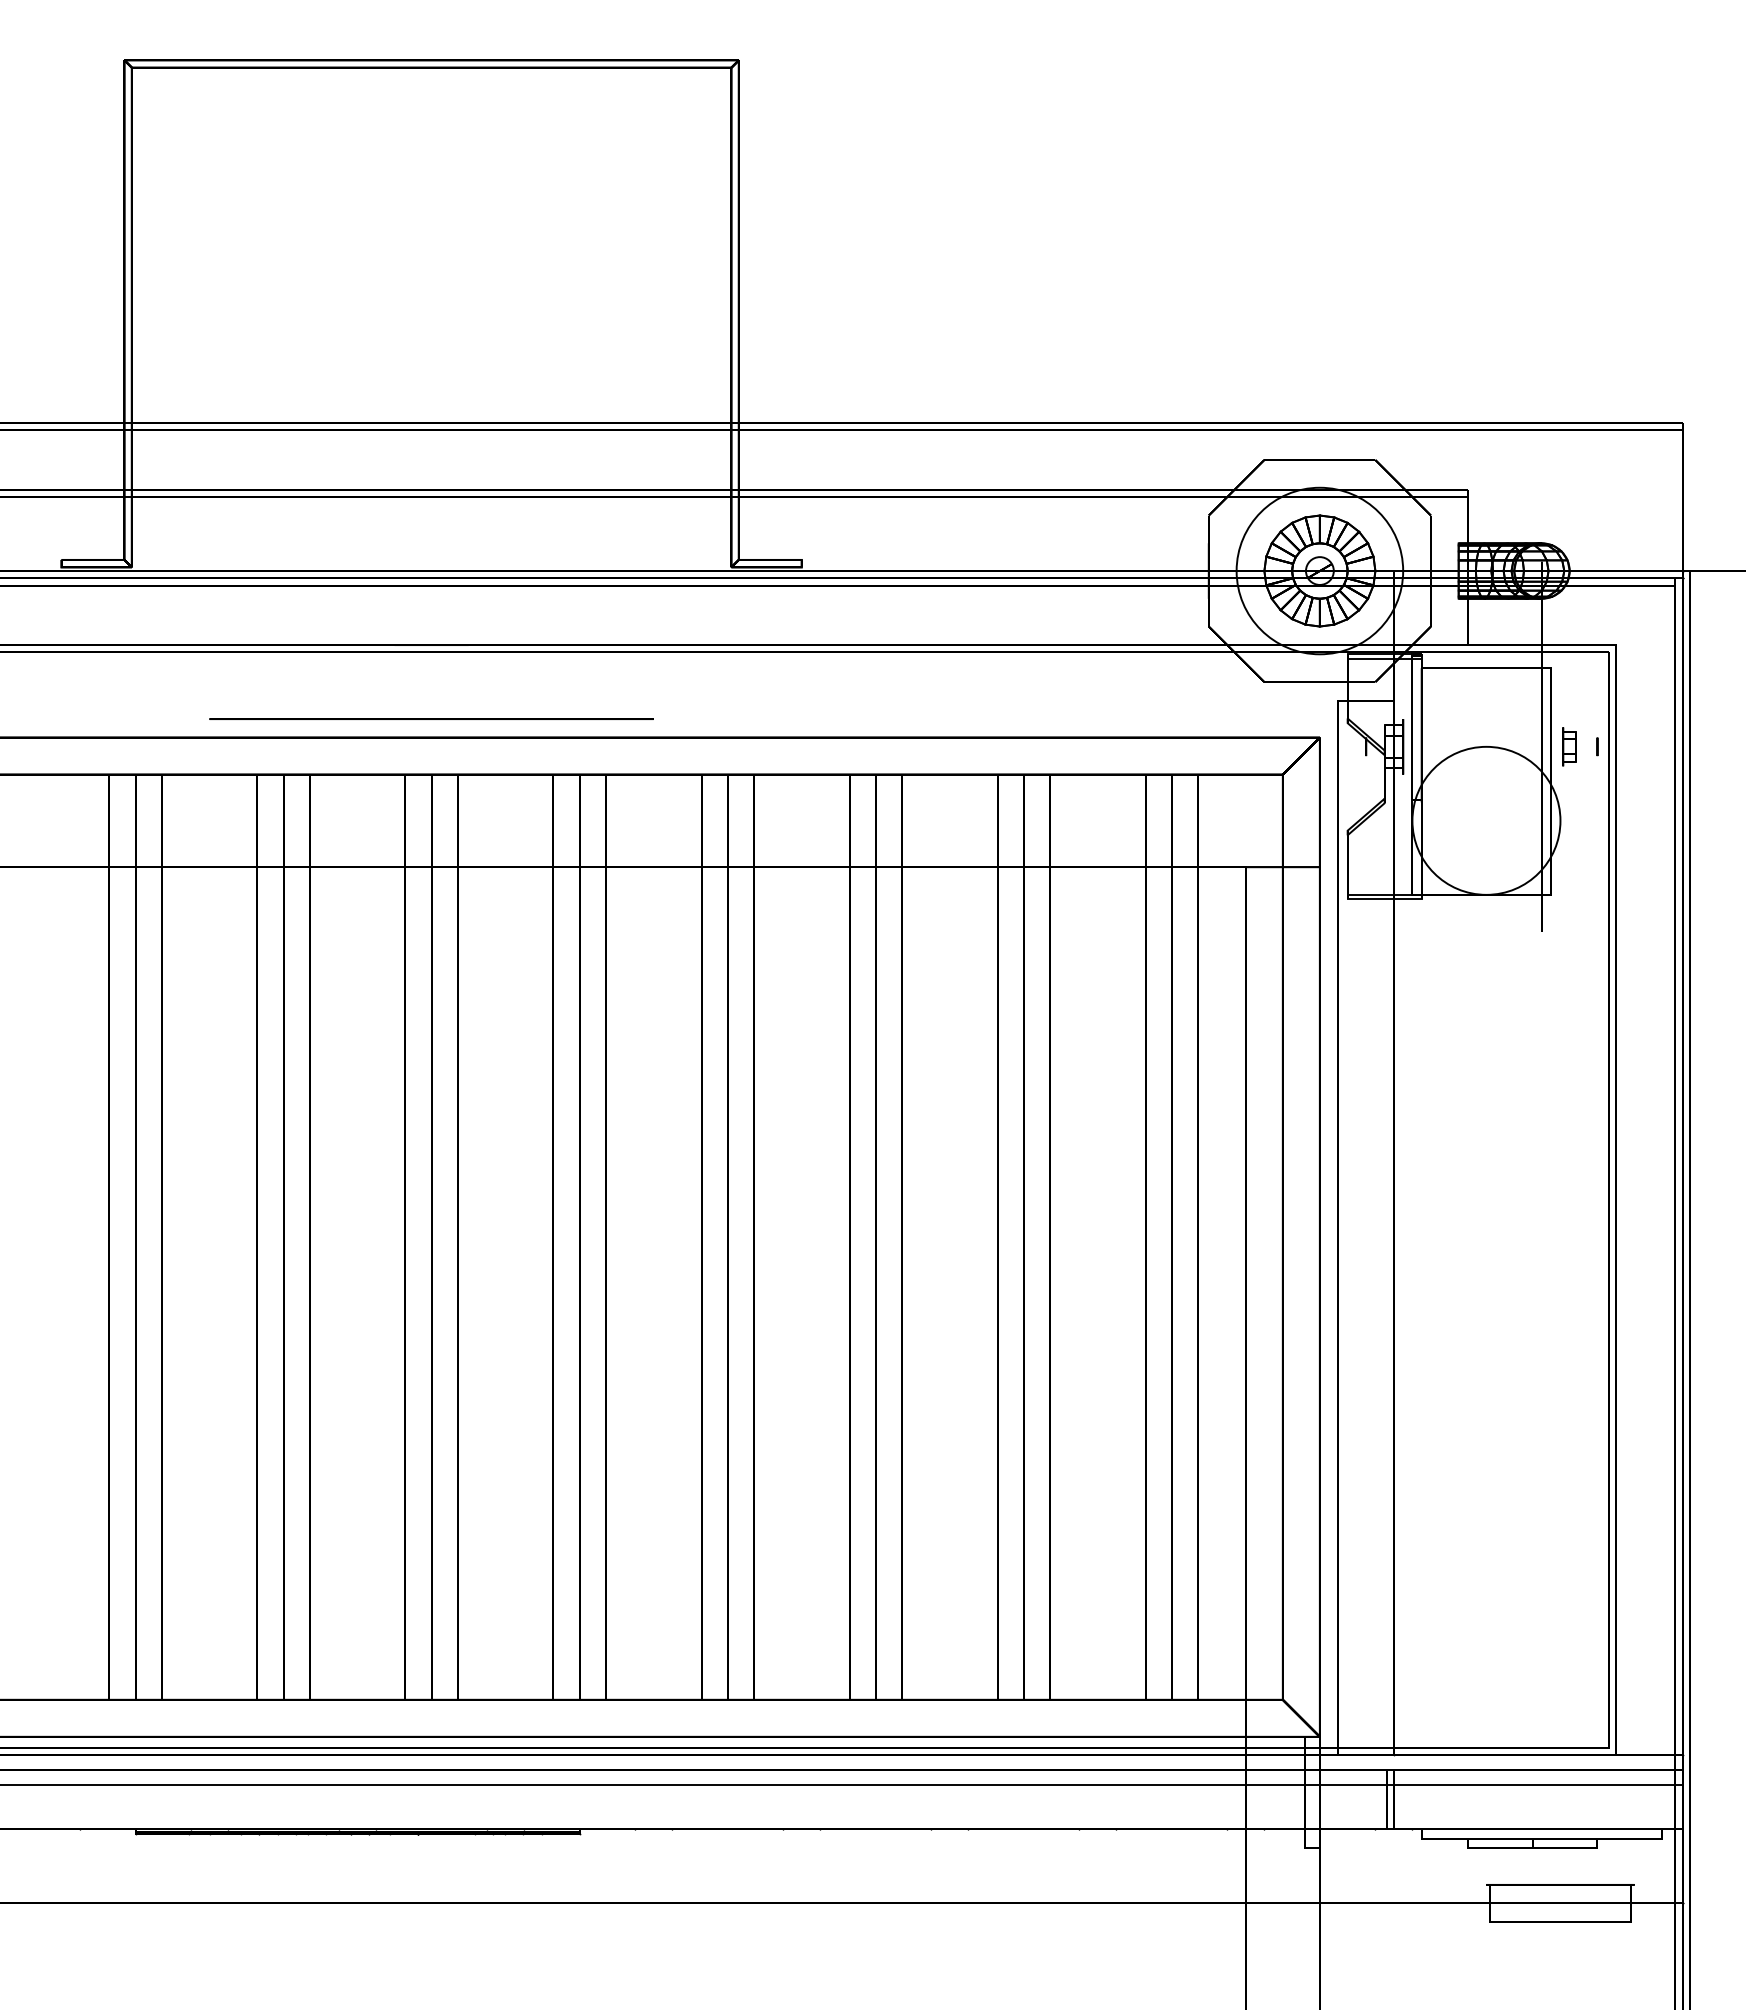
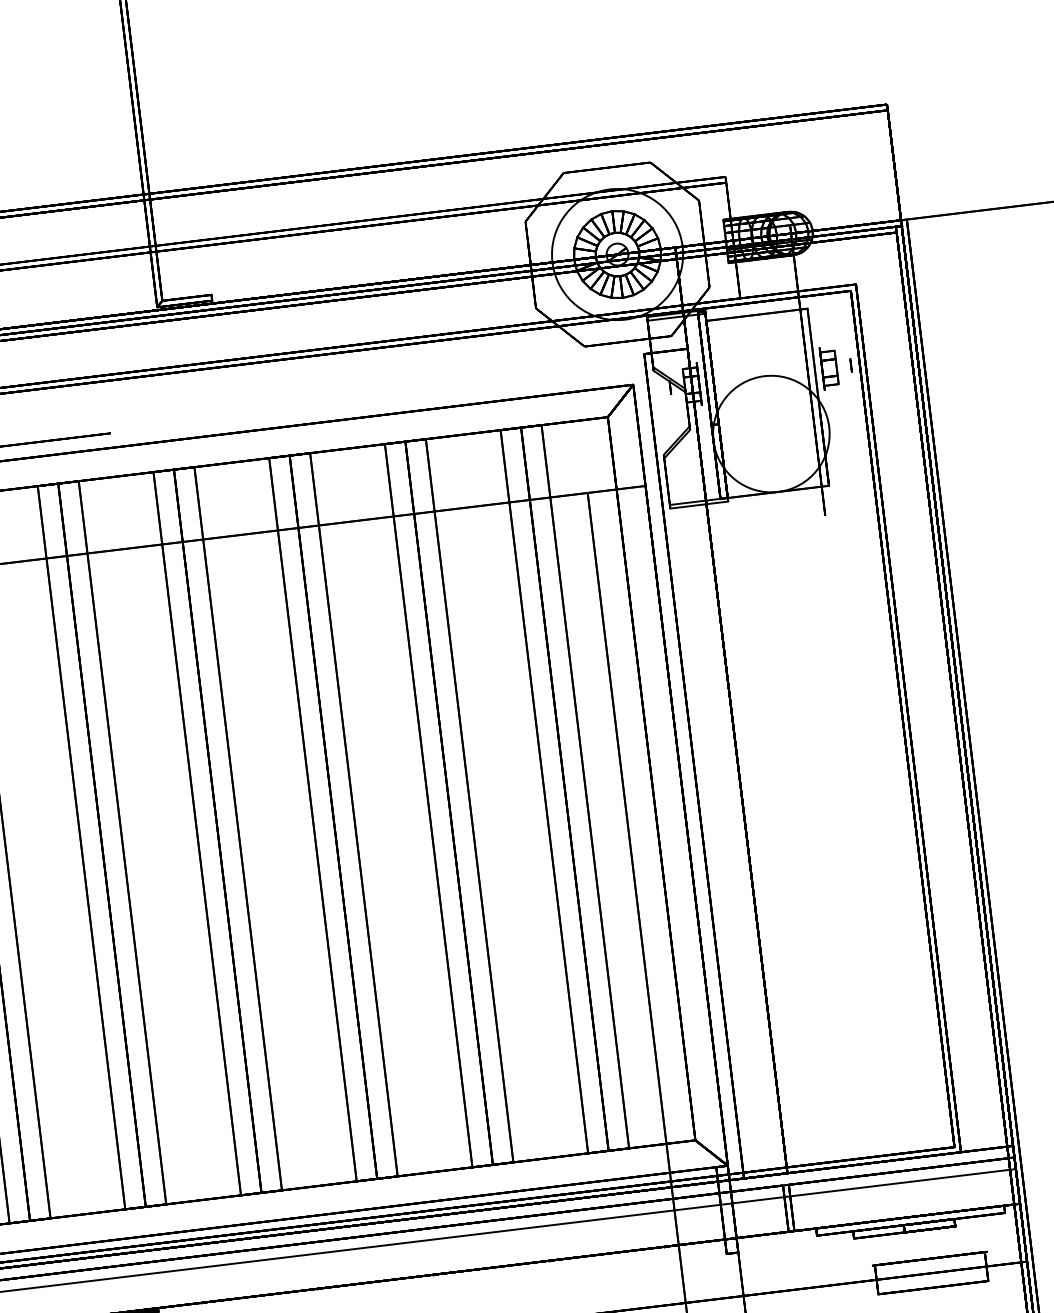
part: (1569, 746) -> (829, 368), size x1.43

